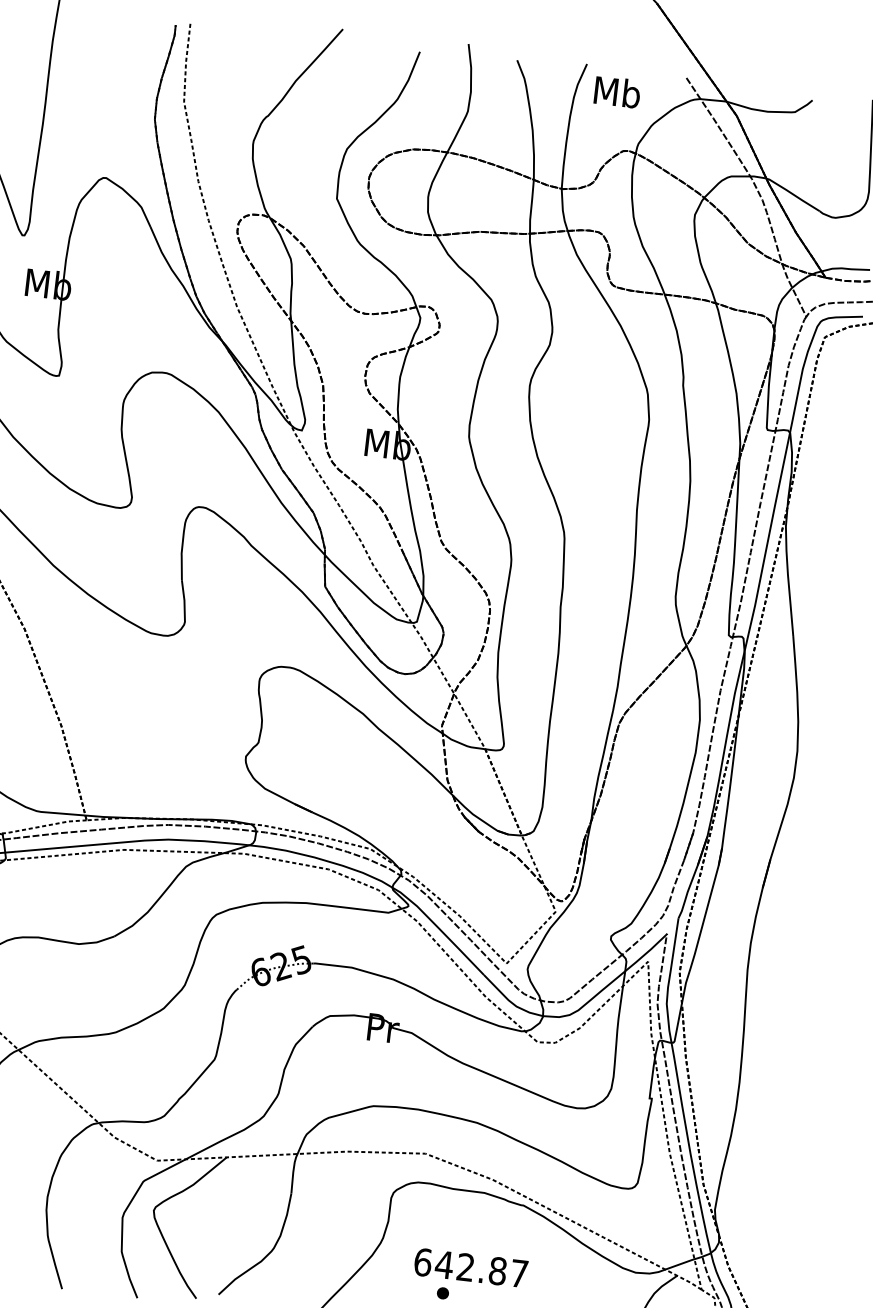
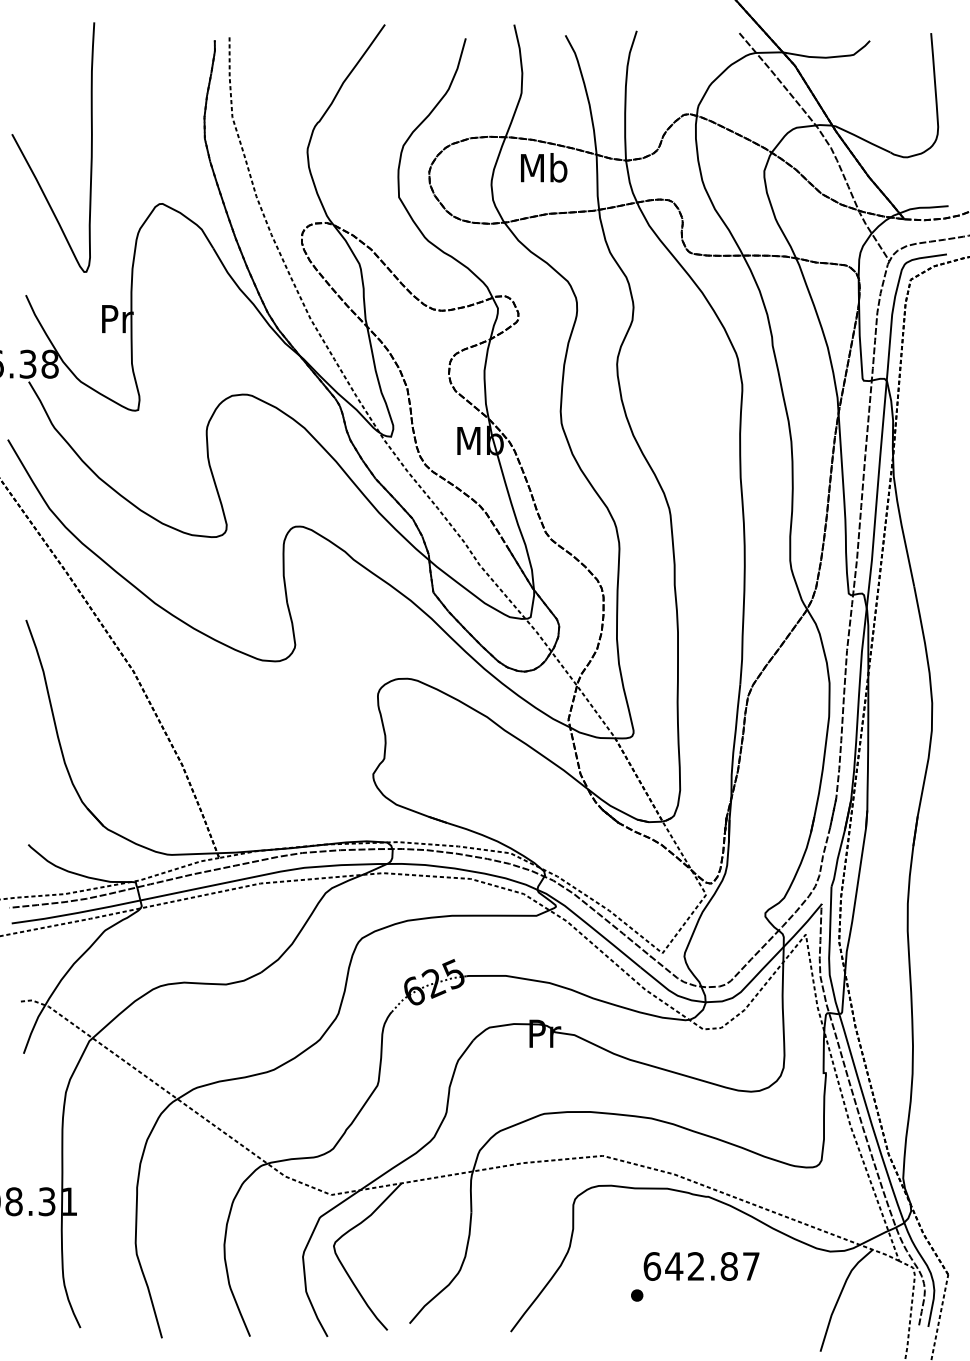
text: (617, 91) -> (544, 167), moved
text: (48, 284) -> (116, 318), Mb -> Pr
text: (470, 1268) -> (701, 1266), moved

